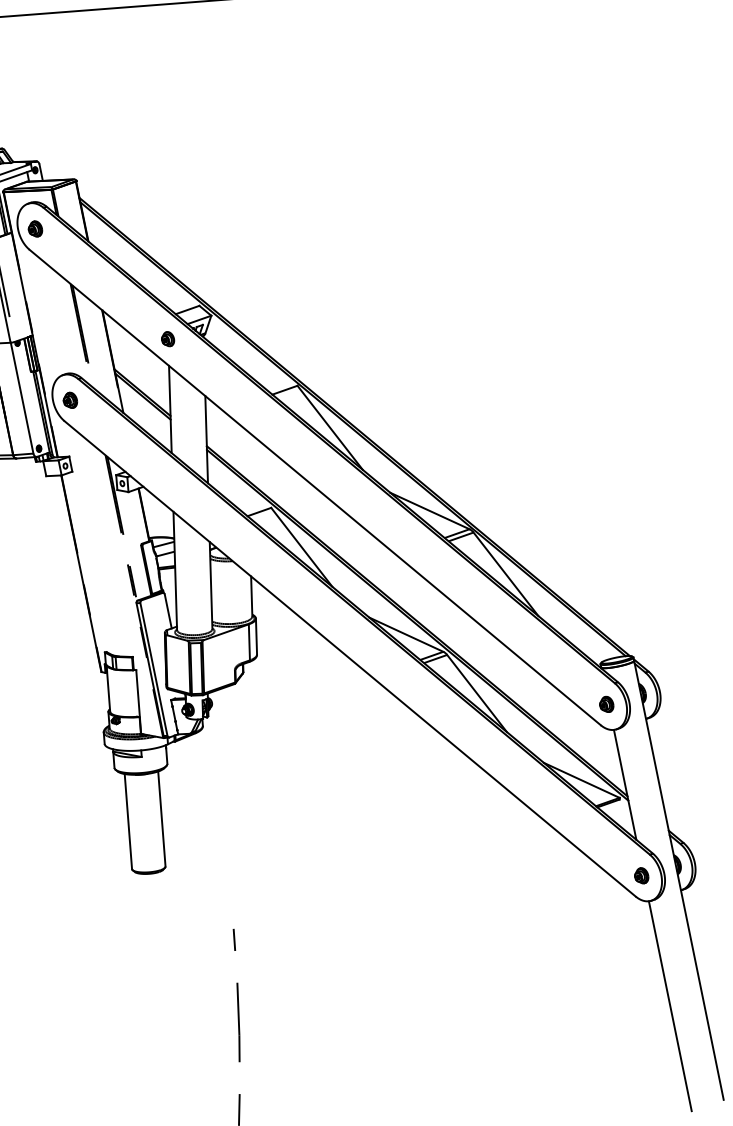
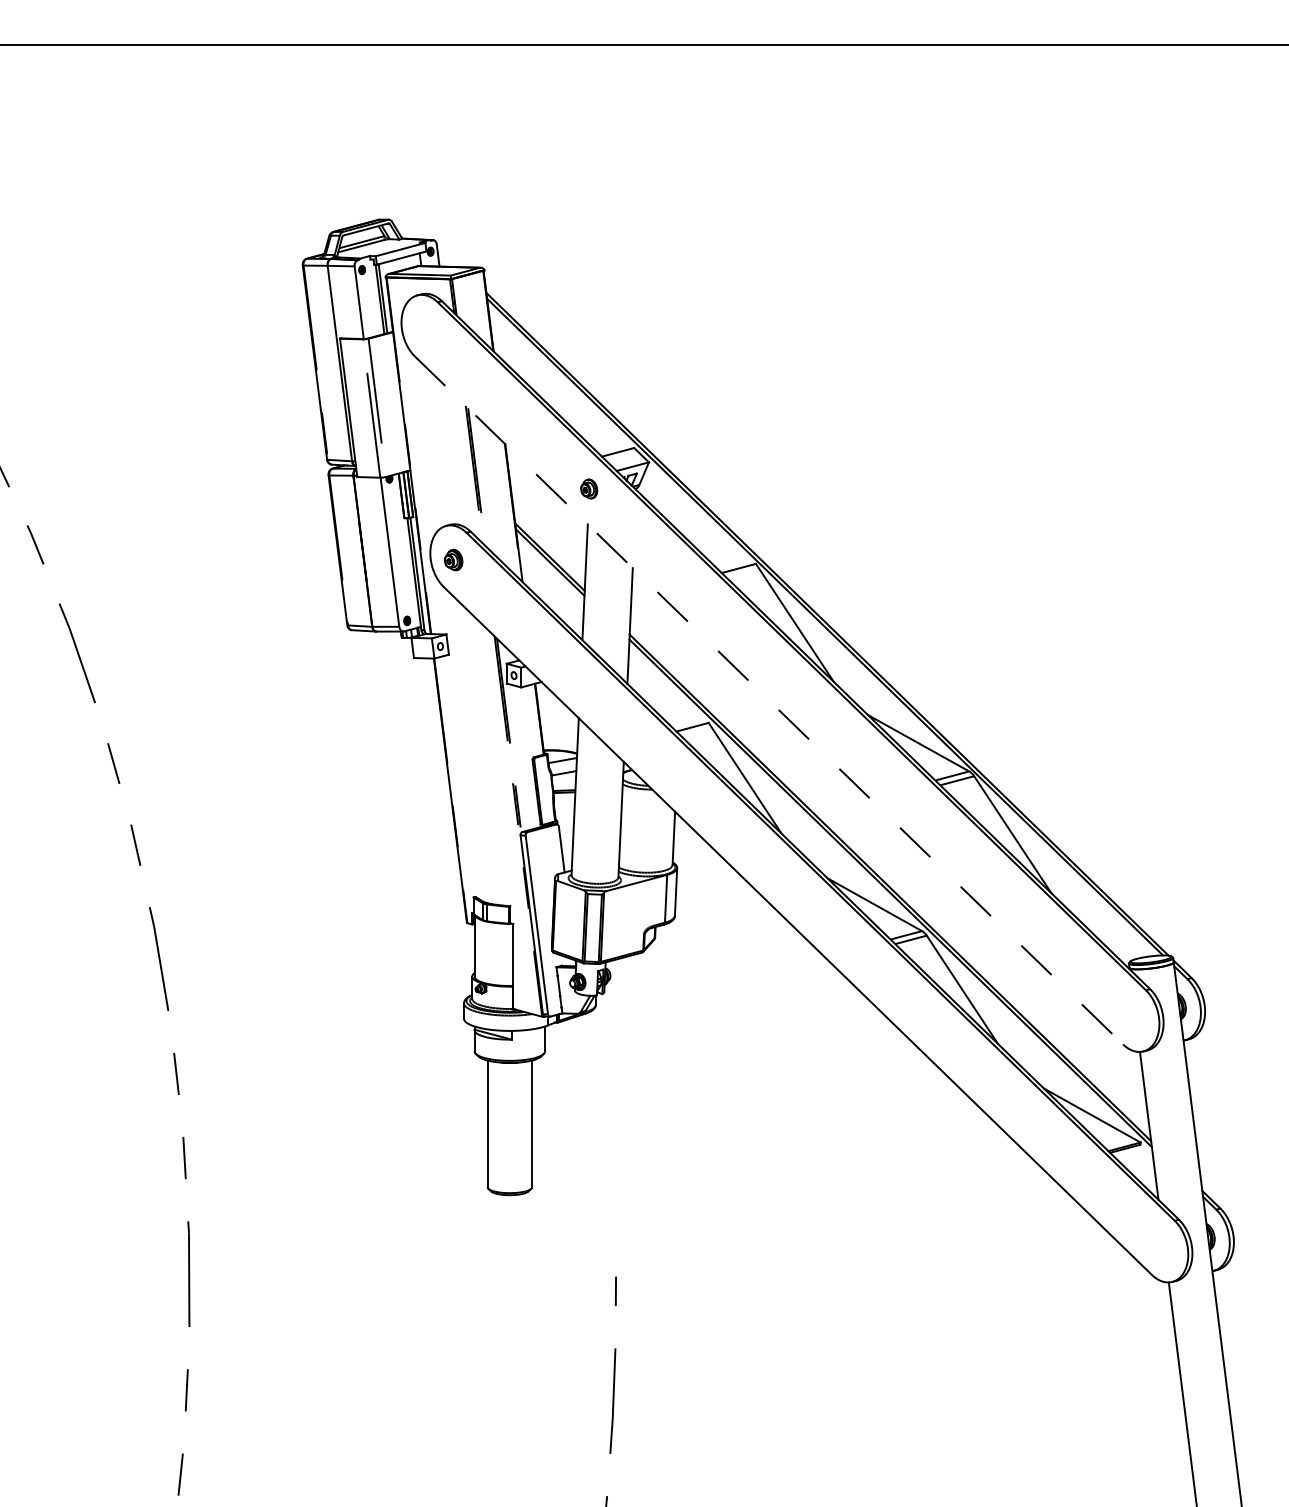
part: (35, 229) -> (424, 329), removed
line: (315, 487) -> (769, 700), solid -> dashed
part: (606, 704) -> (1132, 1017), removed
part: (641, 875) -> (1161, 1247), removed

